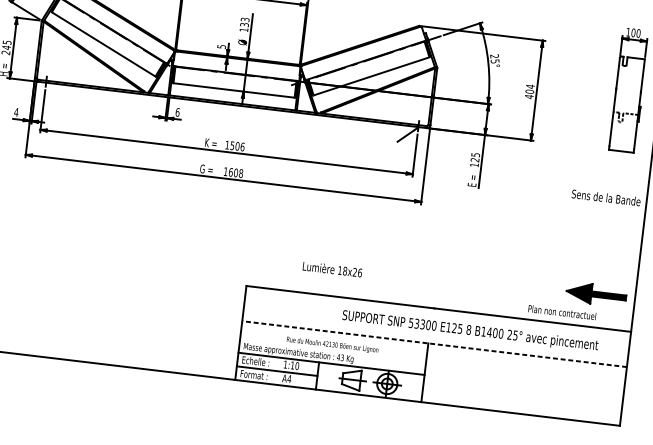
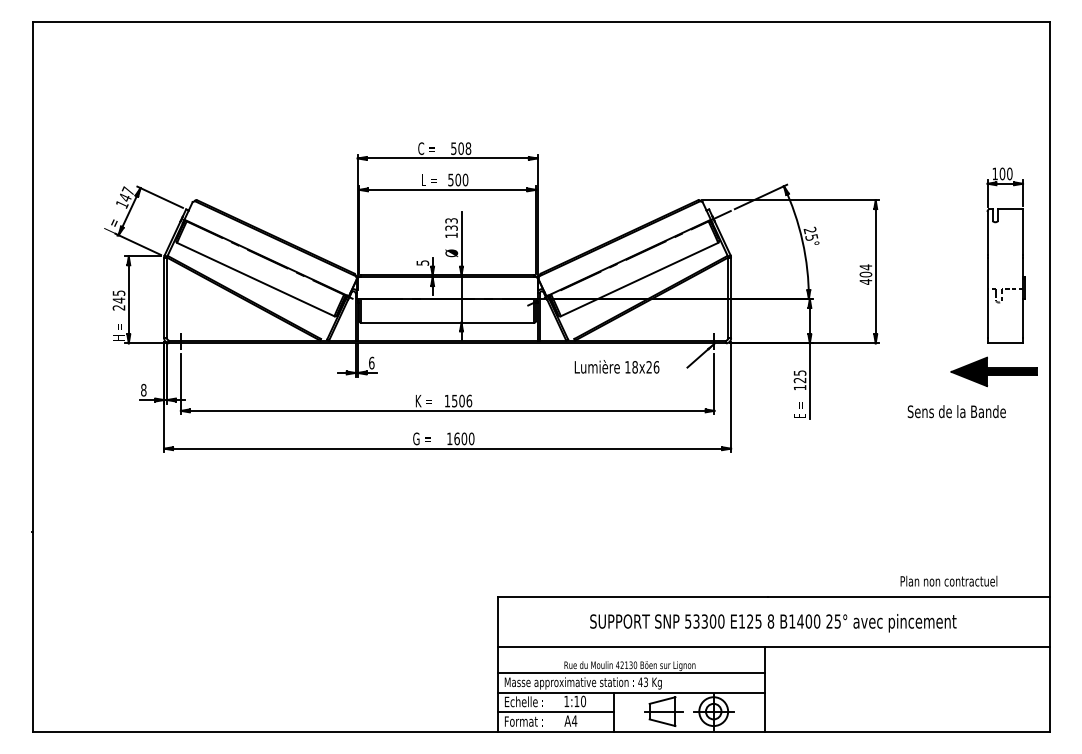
text: (16, 111) -> (143, 389), 4 -> 8
text: (241, 173) -> (471, 438), 1608 -> 1600
text: (606, 197) -> (956, 411), moved
text: (332, 269) -> (616, 366), moved
part: (595, 294) -> (993, 371), moved
text: (470, 331) -> (773, 623), moved
line: (434, 344) -> (773, 647), dashed -> solid
line: (333, 350) -> (631, 673), added

